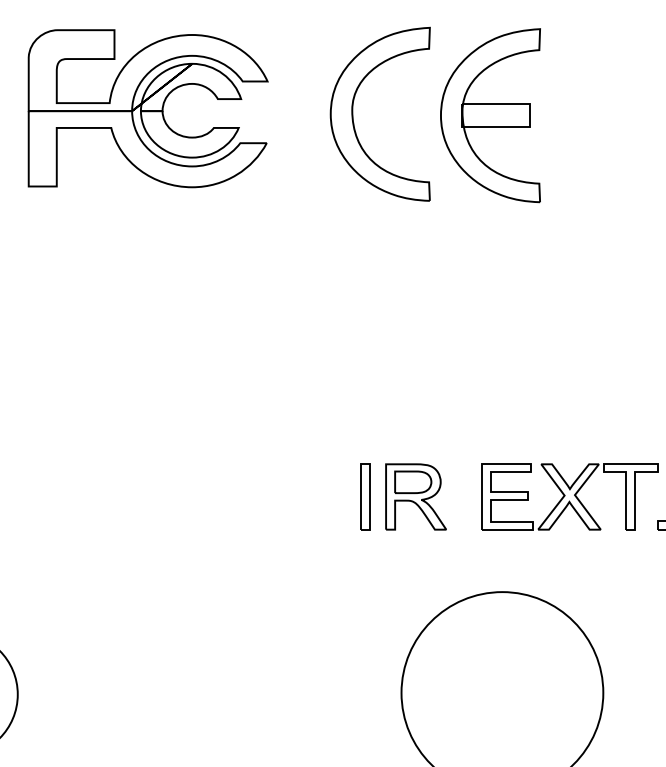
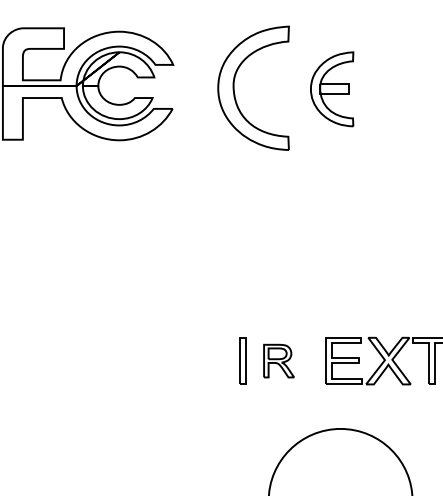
part: (490, 115) -> (332, 89), size x0.6
part: (415, 496) -> (278, 360), size x0.7

